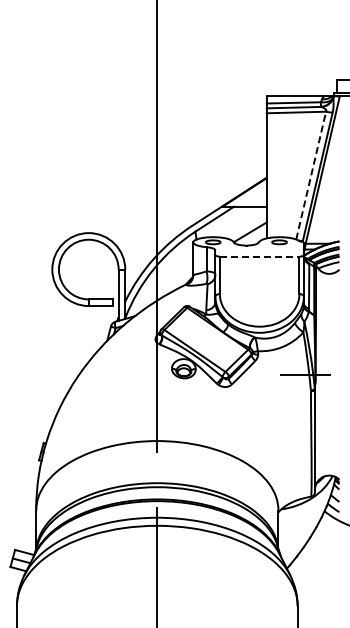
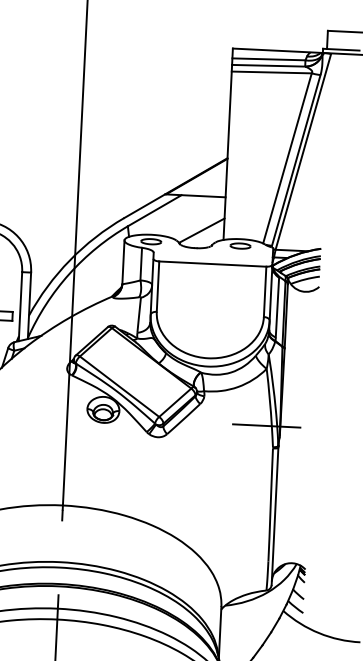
line: (311, 175) -> (287, 158), dashed -> solid
line: (259, 256) -> (212, 263), dashed -> solid

